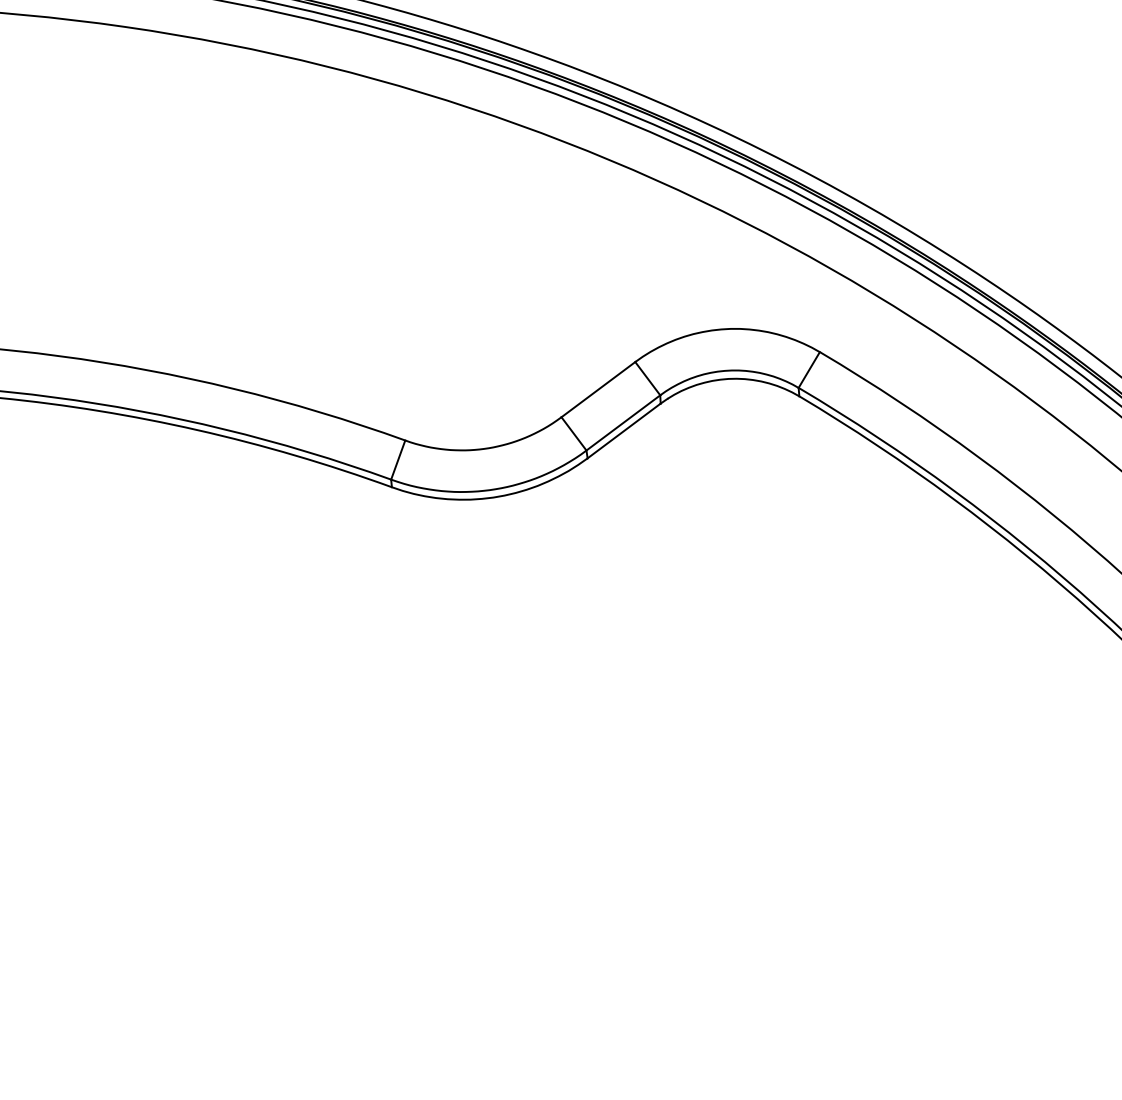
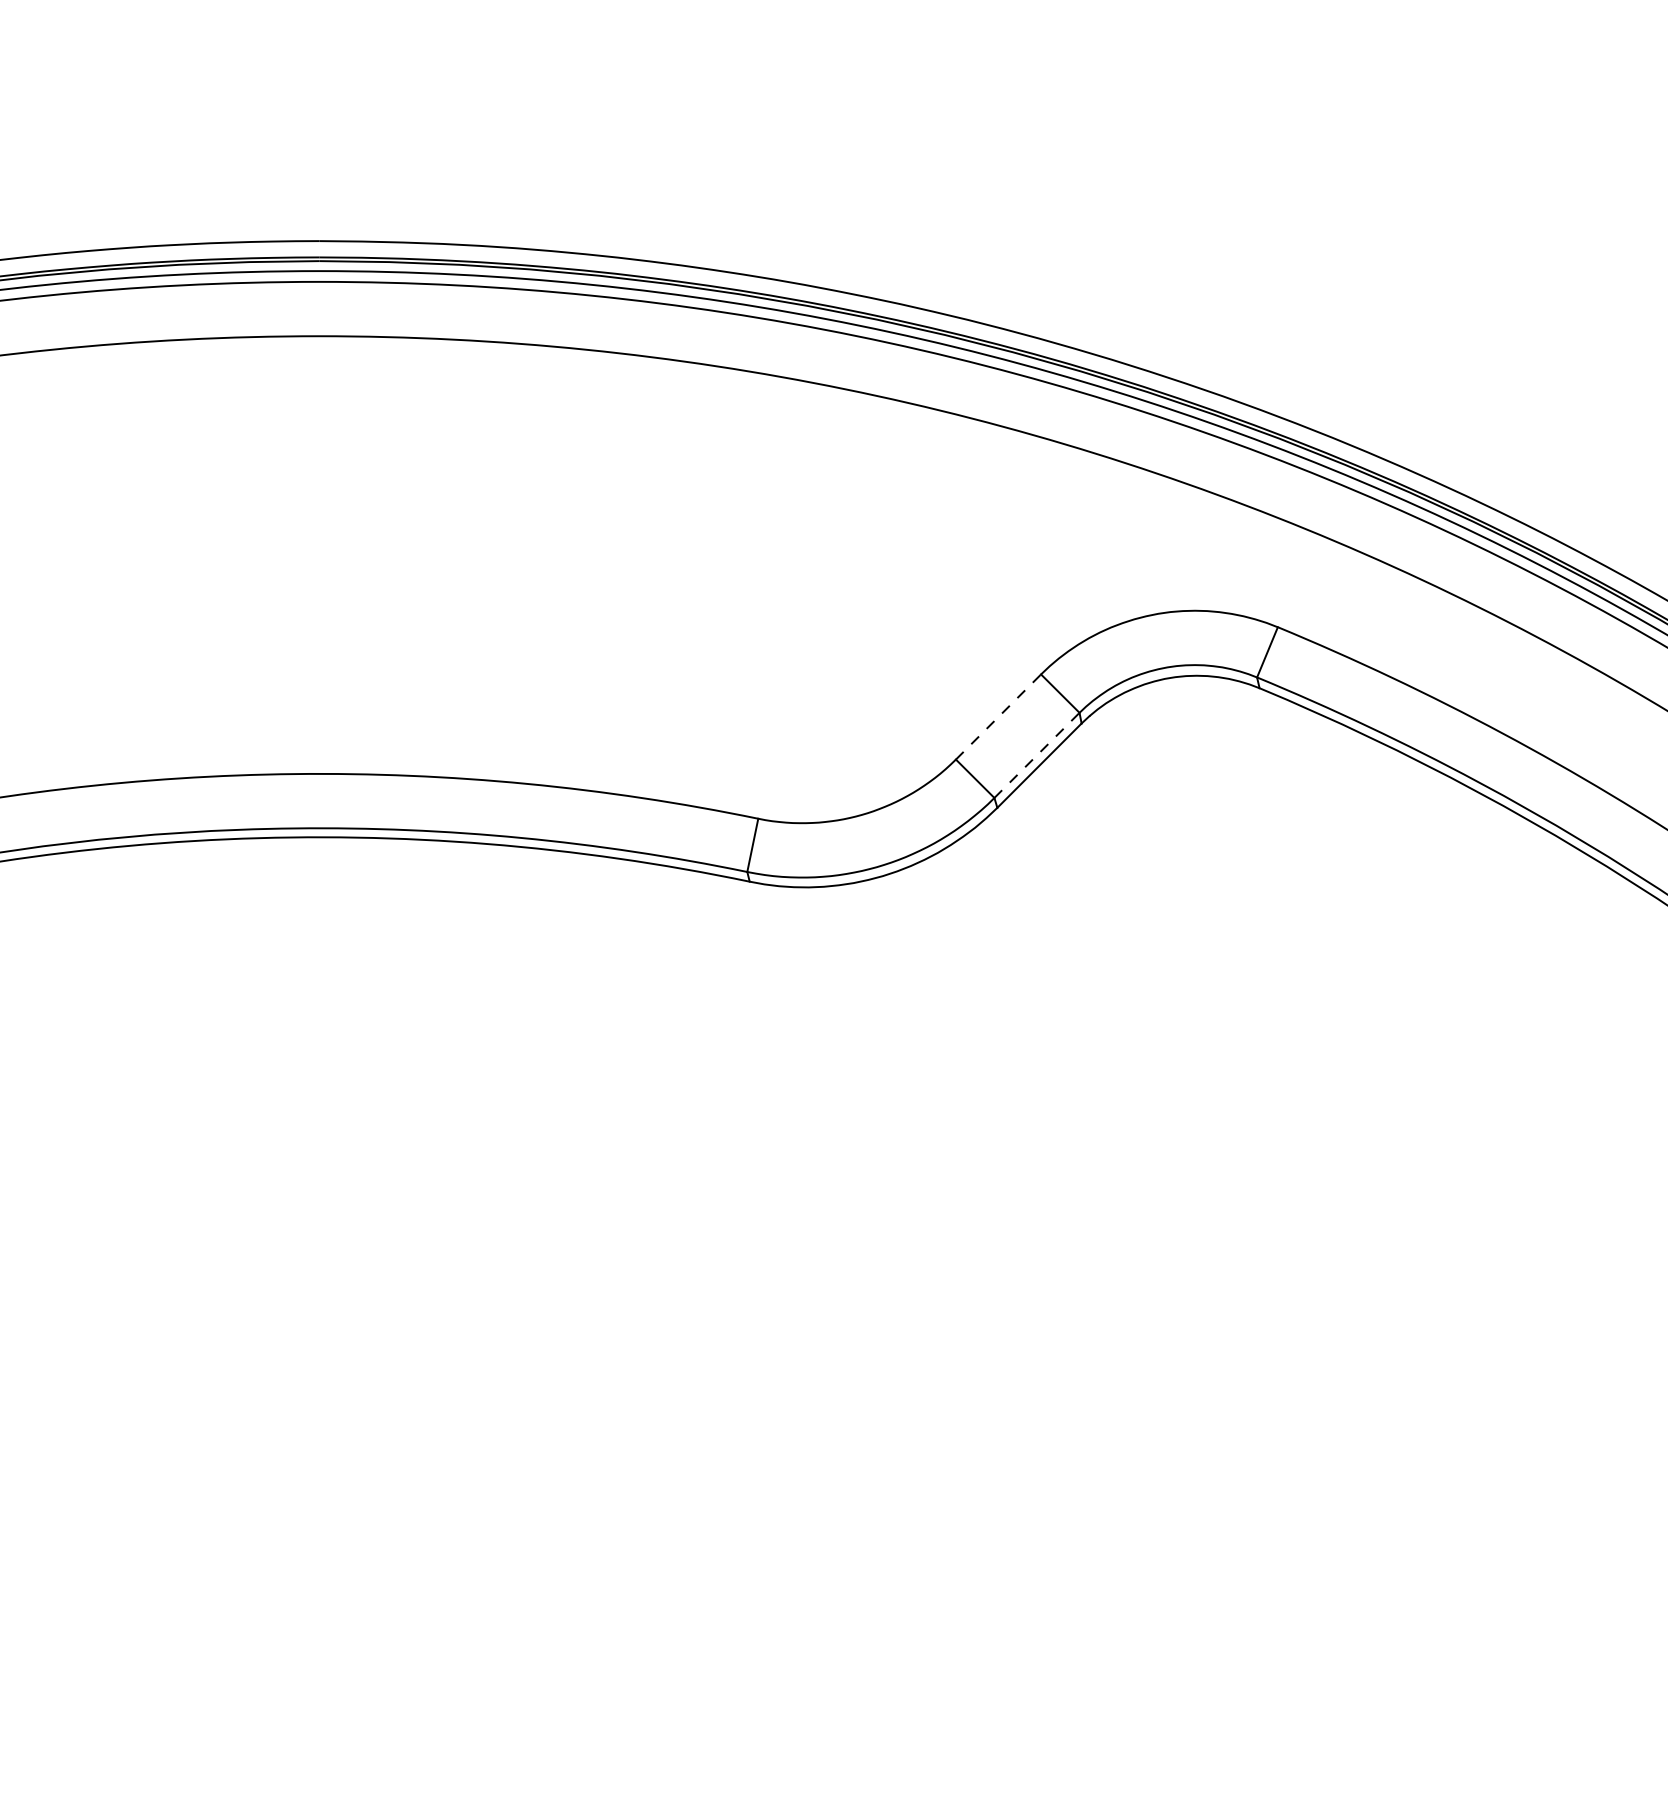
line: (598, 389) -> (998, 716), solid -> dashed
line: (623, 423) -> (1037, 755), solid -> dashed

